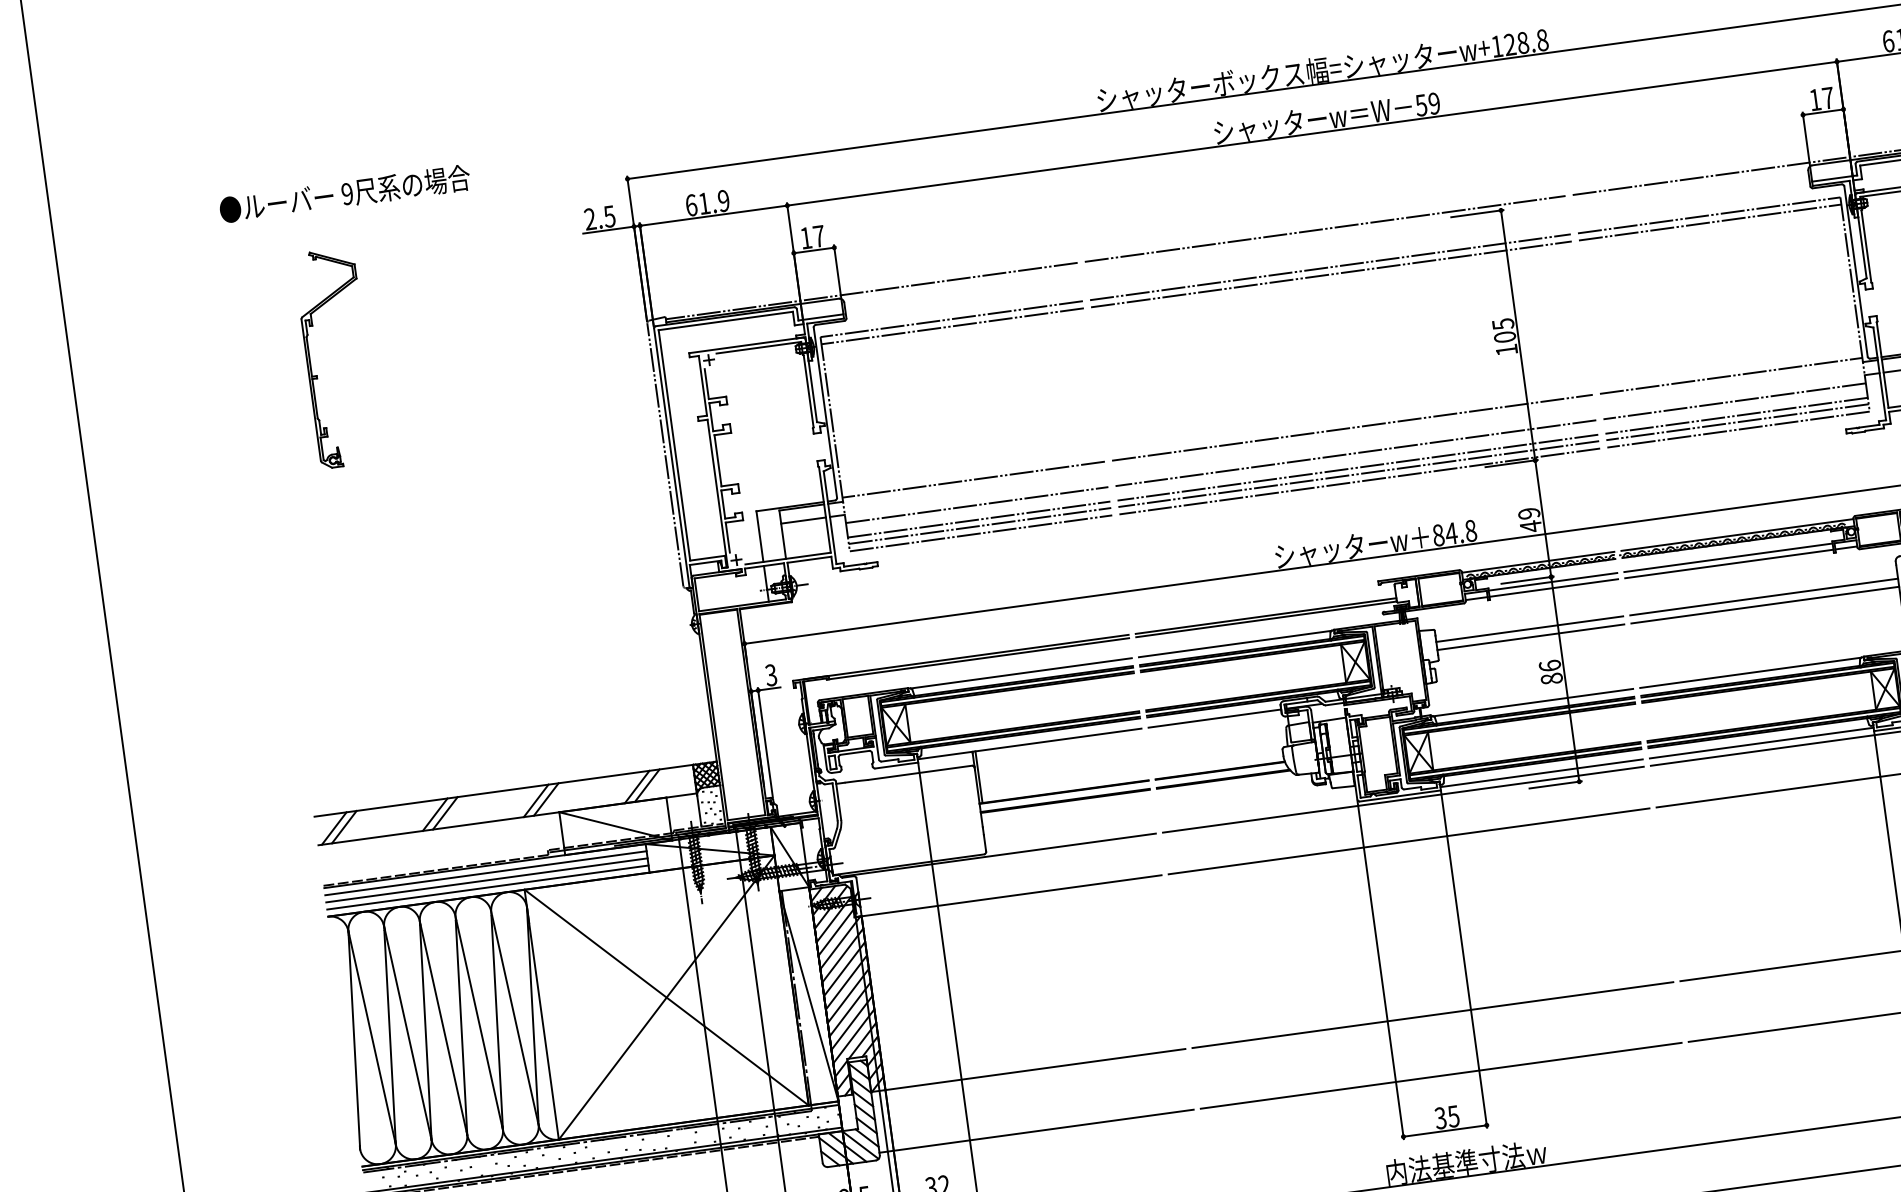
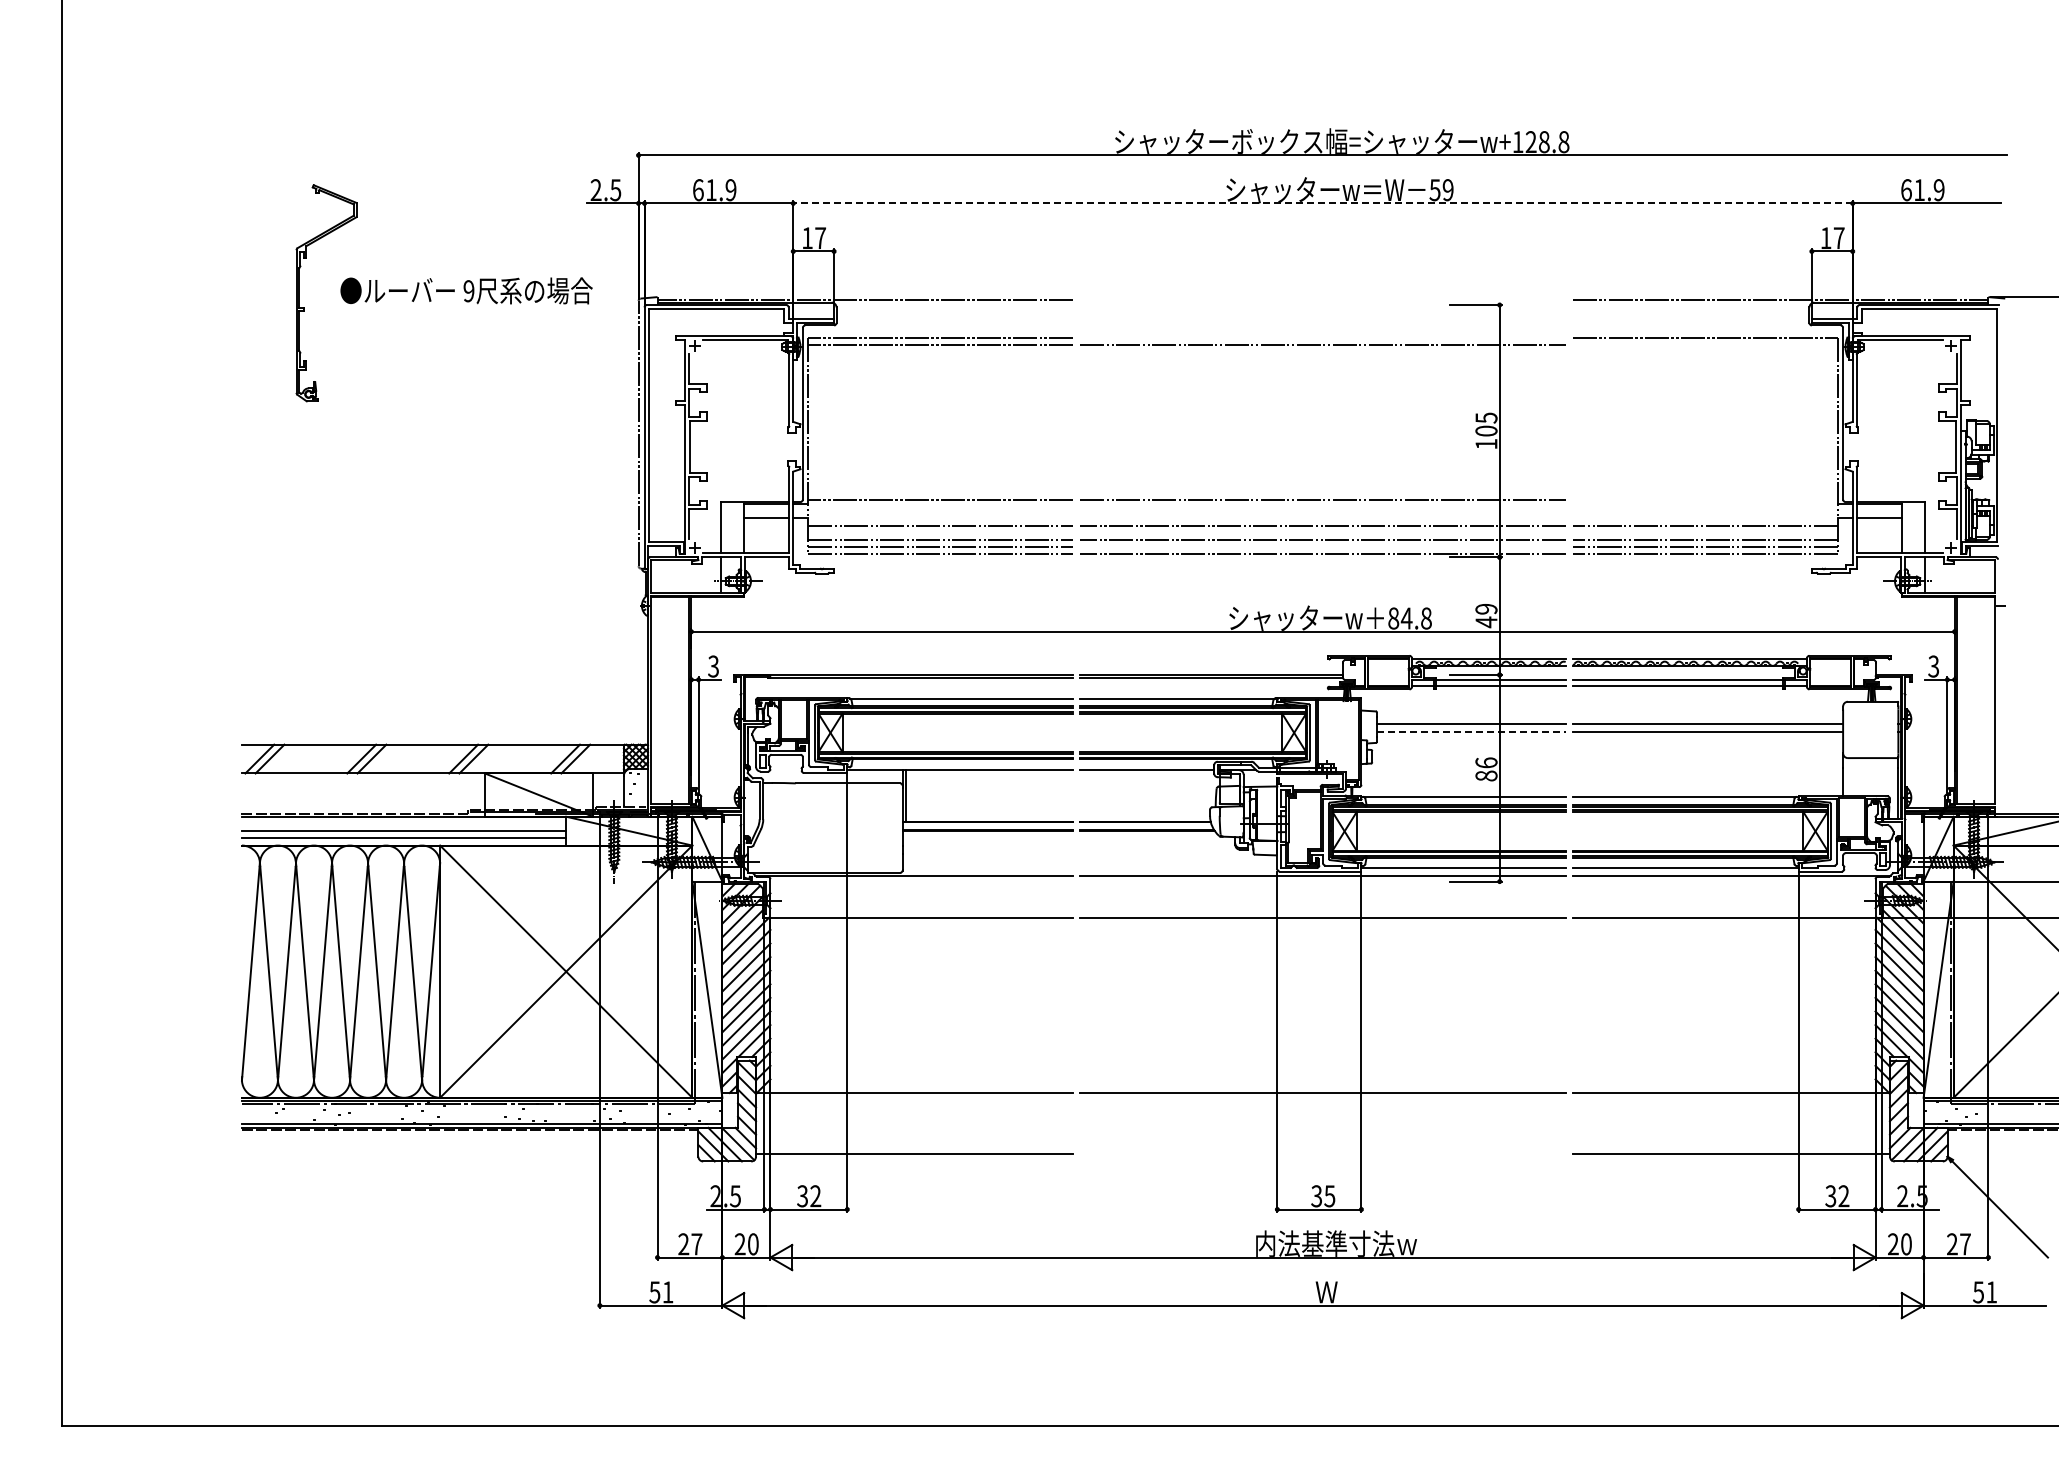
line: (1312, 133) -> (1323, 203), solid -> dashed
text: (344, 193) -> (466, 290), moved
line: (1709, 222) -> (1704, 345), removed
line: (1324, 229) -> (1322, 299), removed
line: (1329, 267) -> (1322, 338), removed
line: (1730, 376) -> (1704, 500), removed
line: (1358, 473) -> (1322, 546), removed
line: (1530, 636) -> (1471, 731), solid -> dashed
line: (485, 872) -> (403, 823), removed
line: (1440, 1076) -> (1322, 1154), removed

